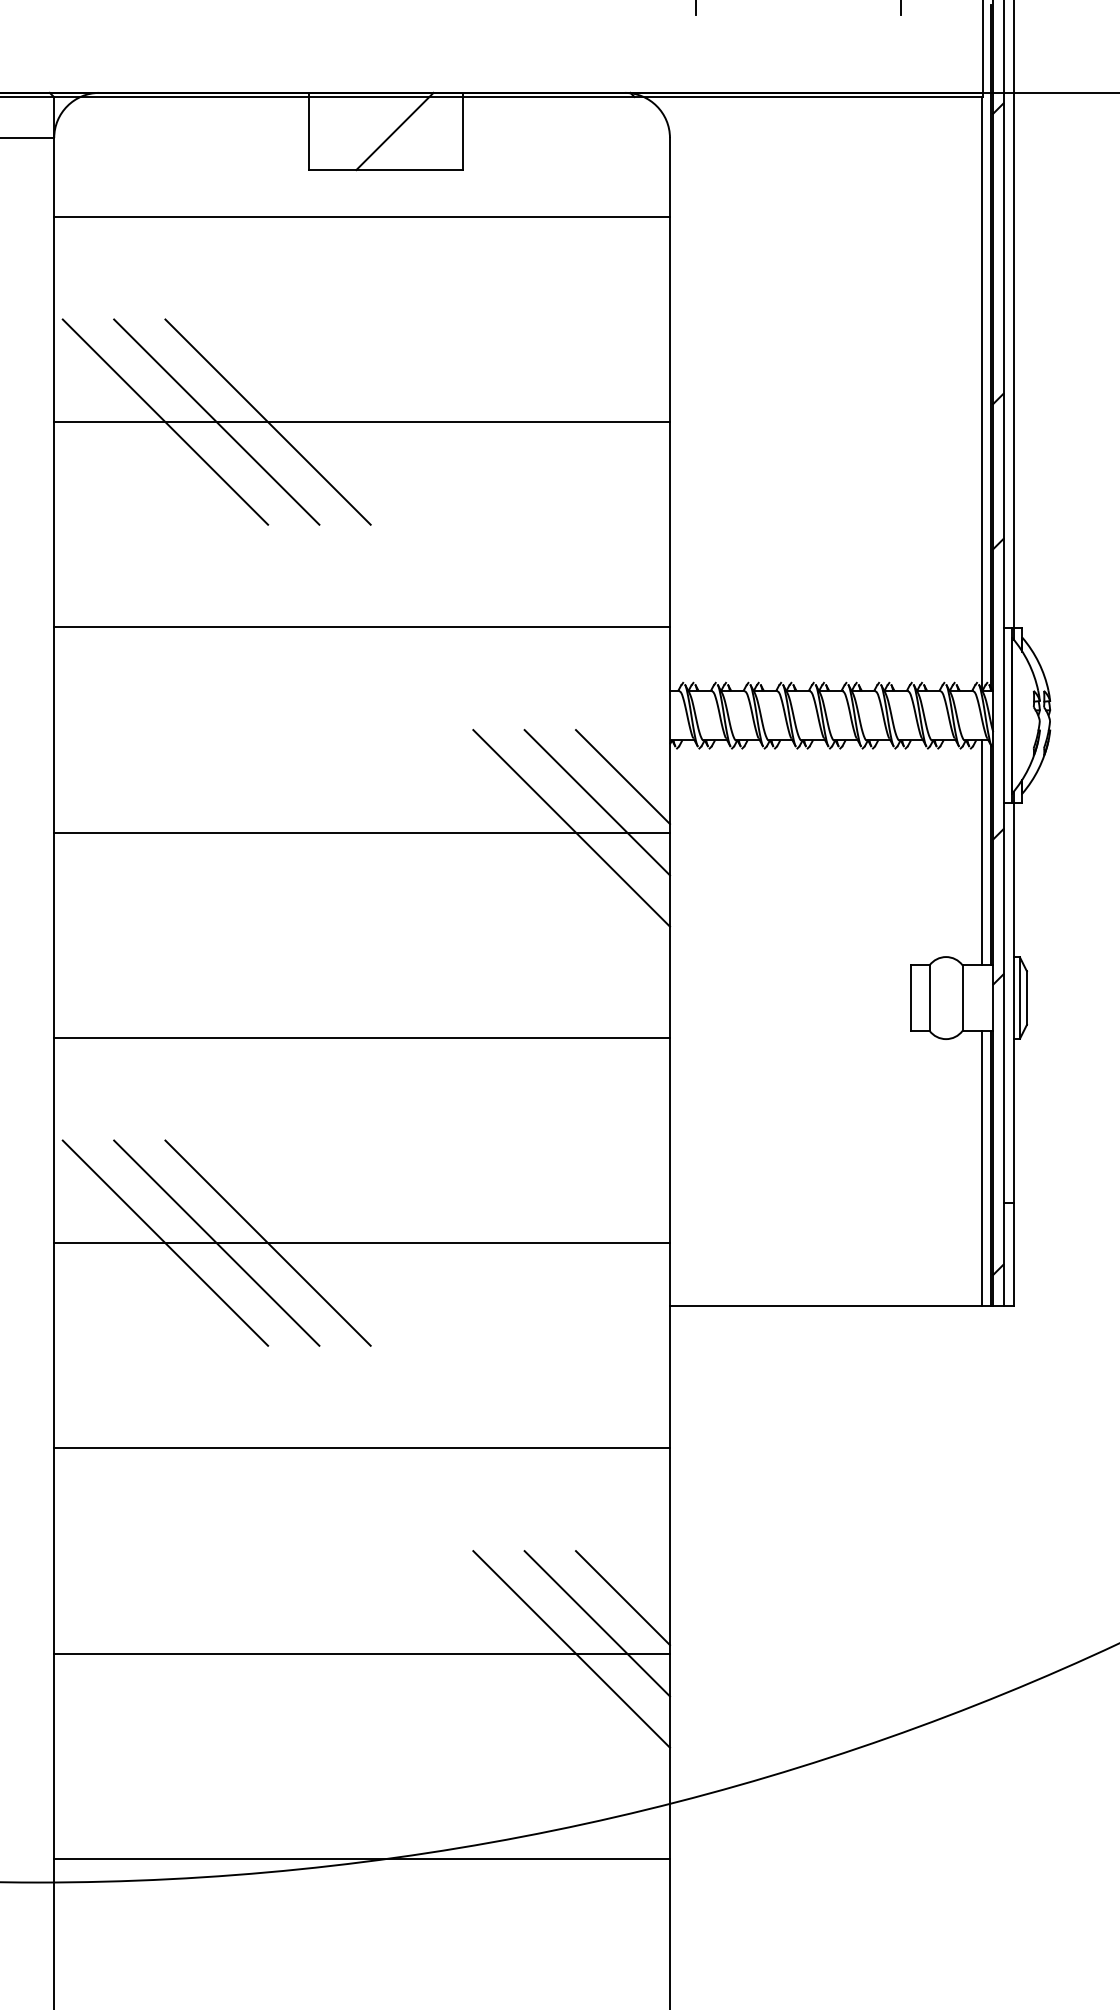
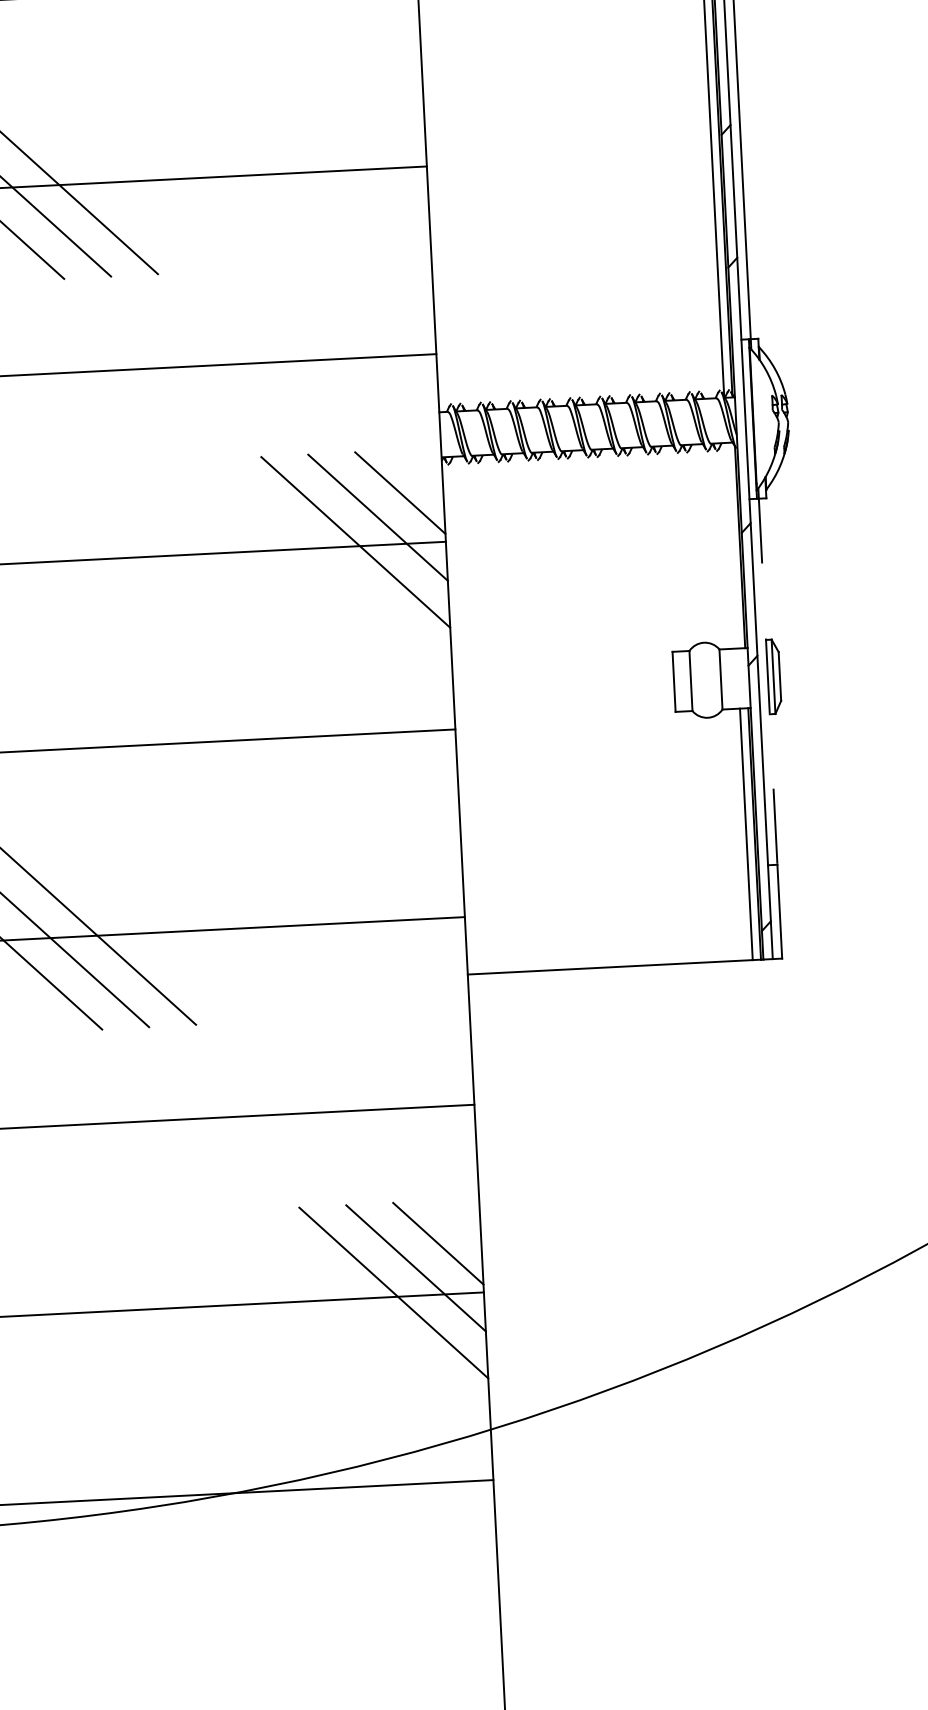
line: (981, 852) -> (731, 545), removed
line: (1013, 997) -> (767, 676), solid -> dashed

